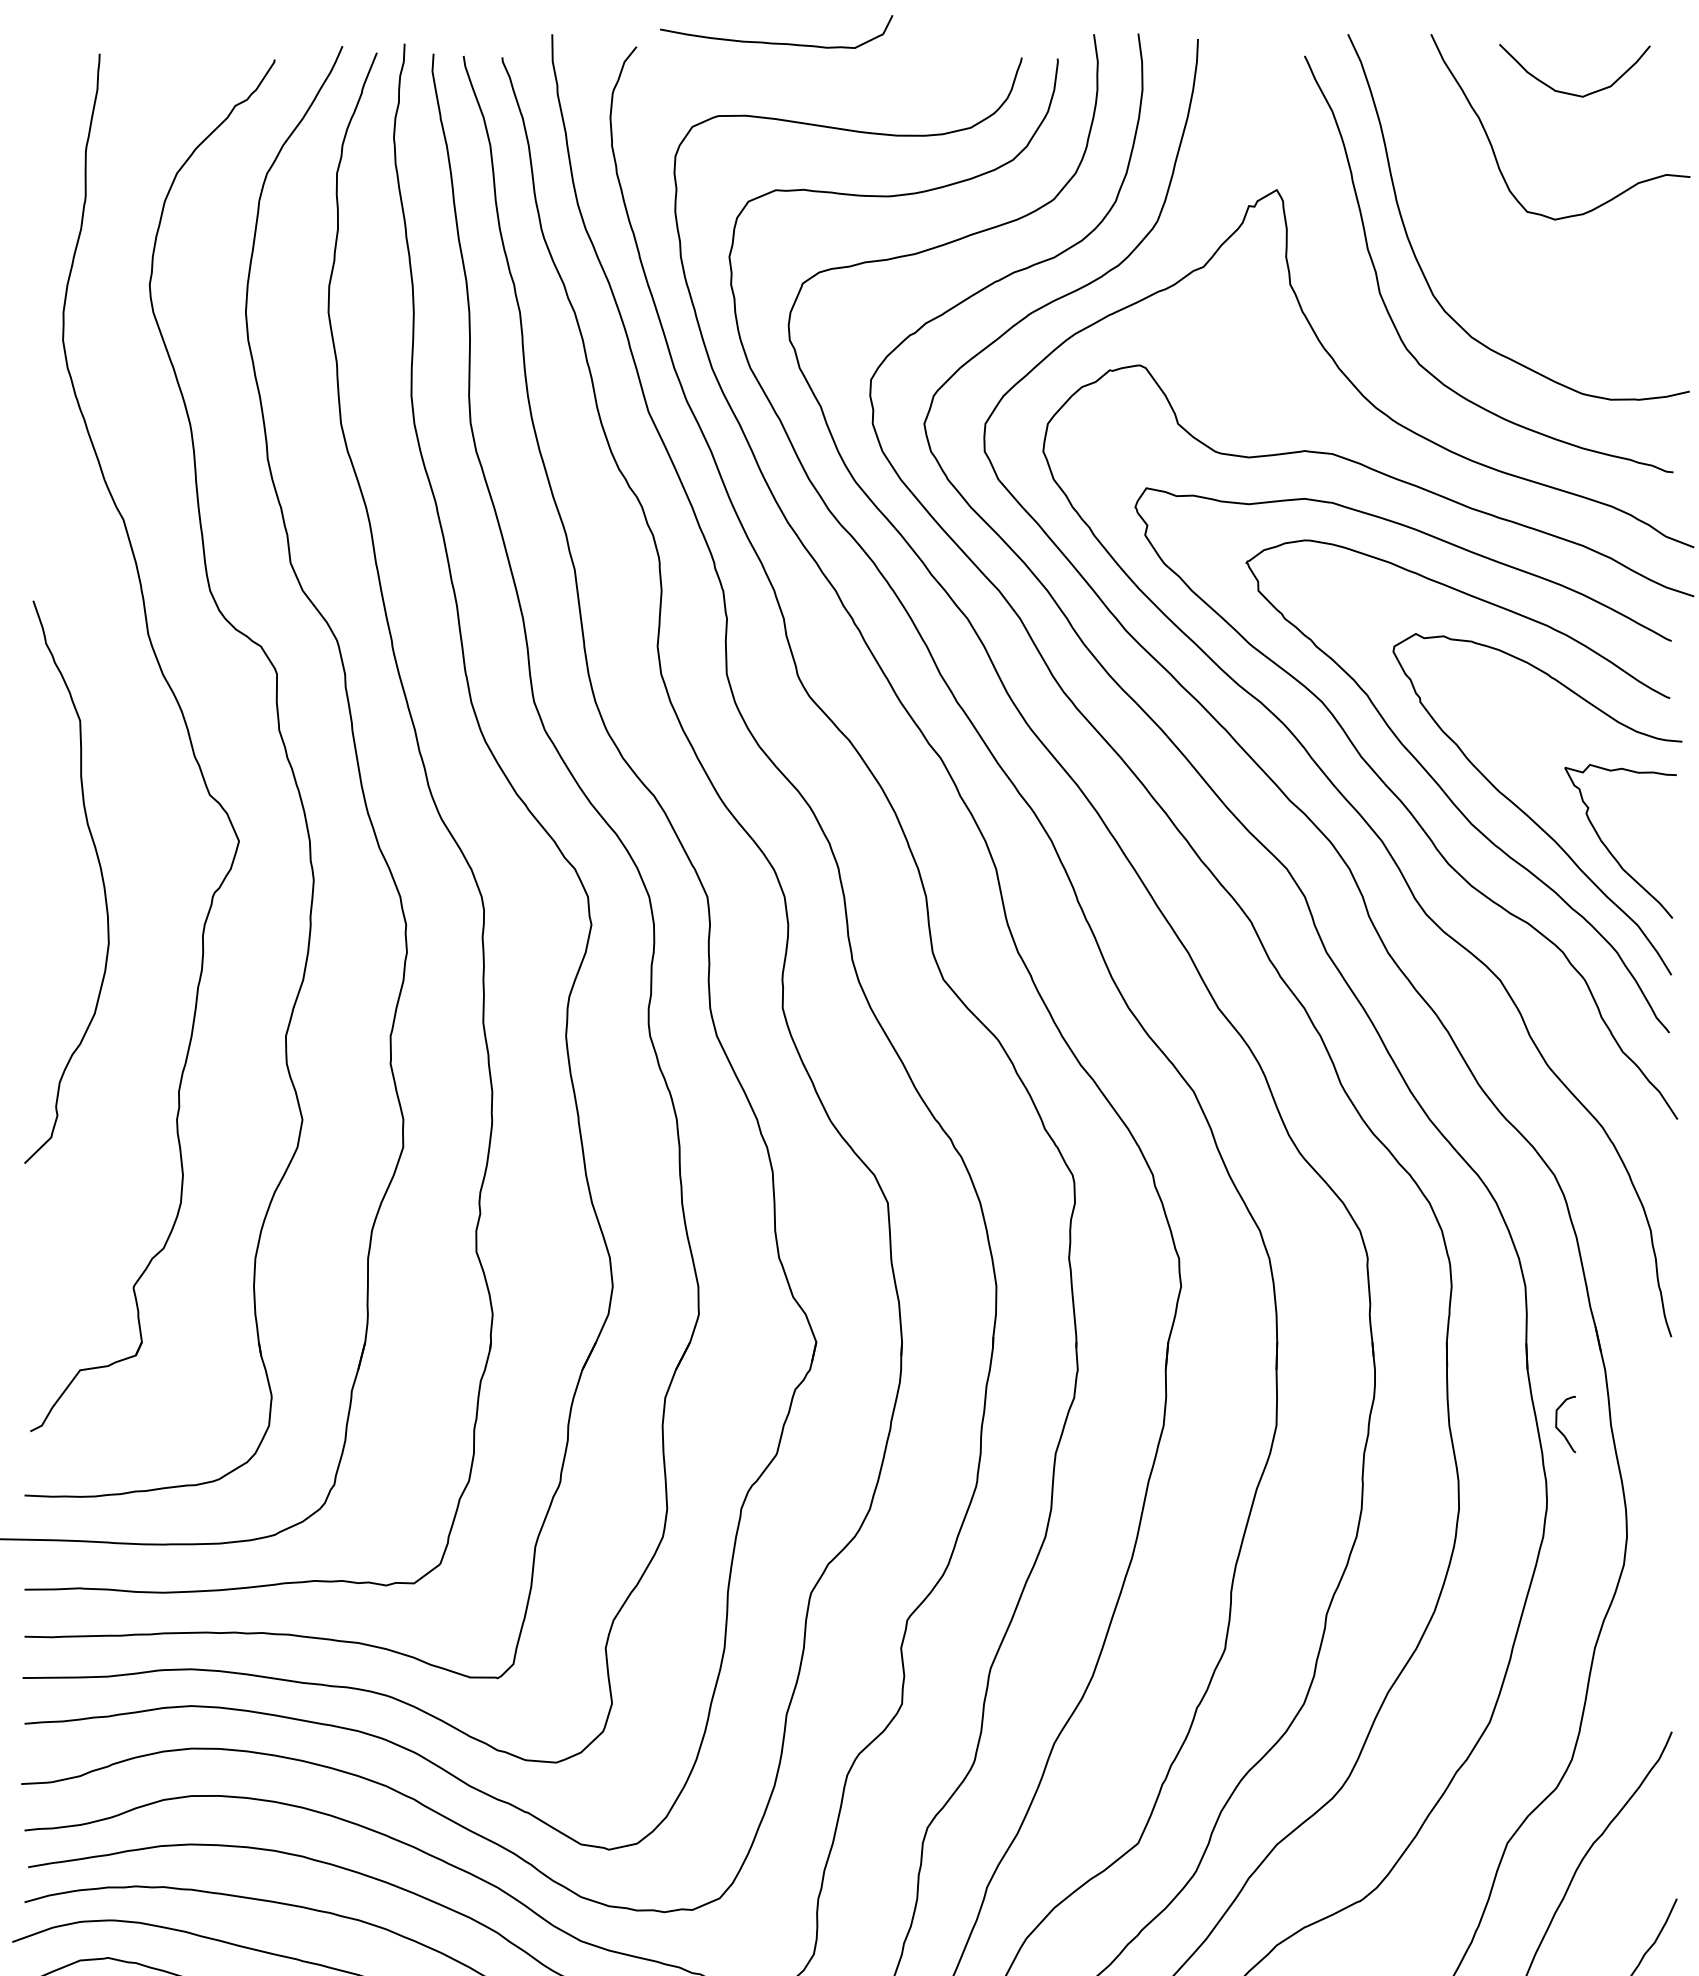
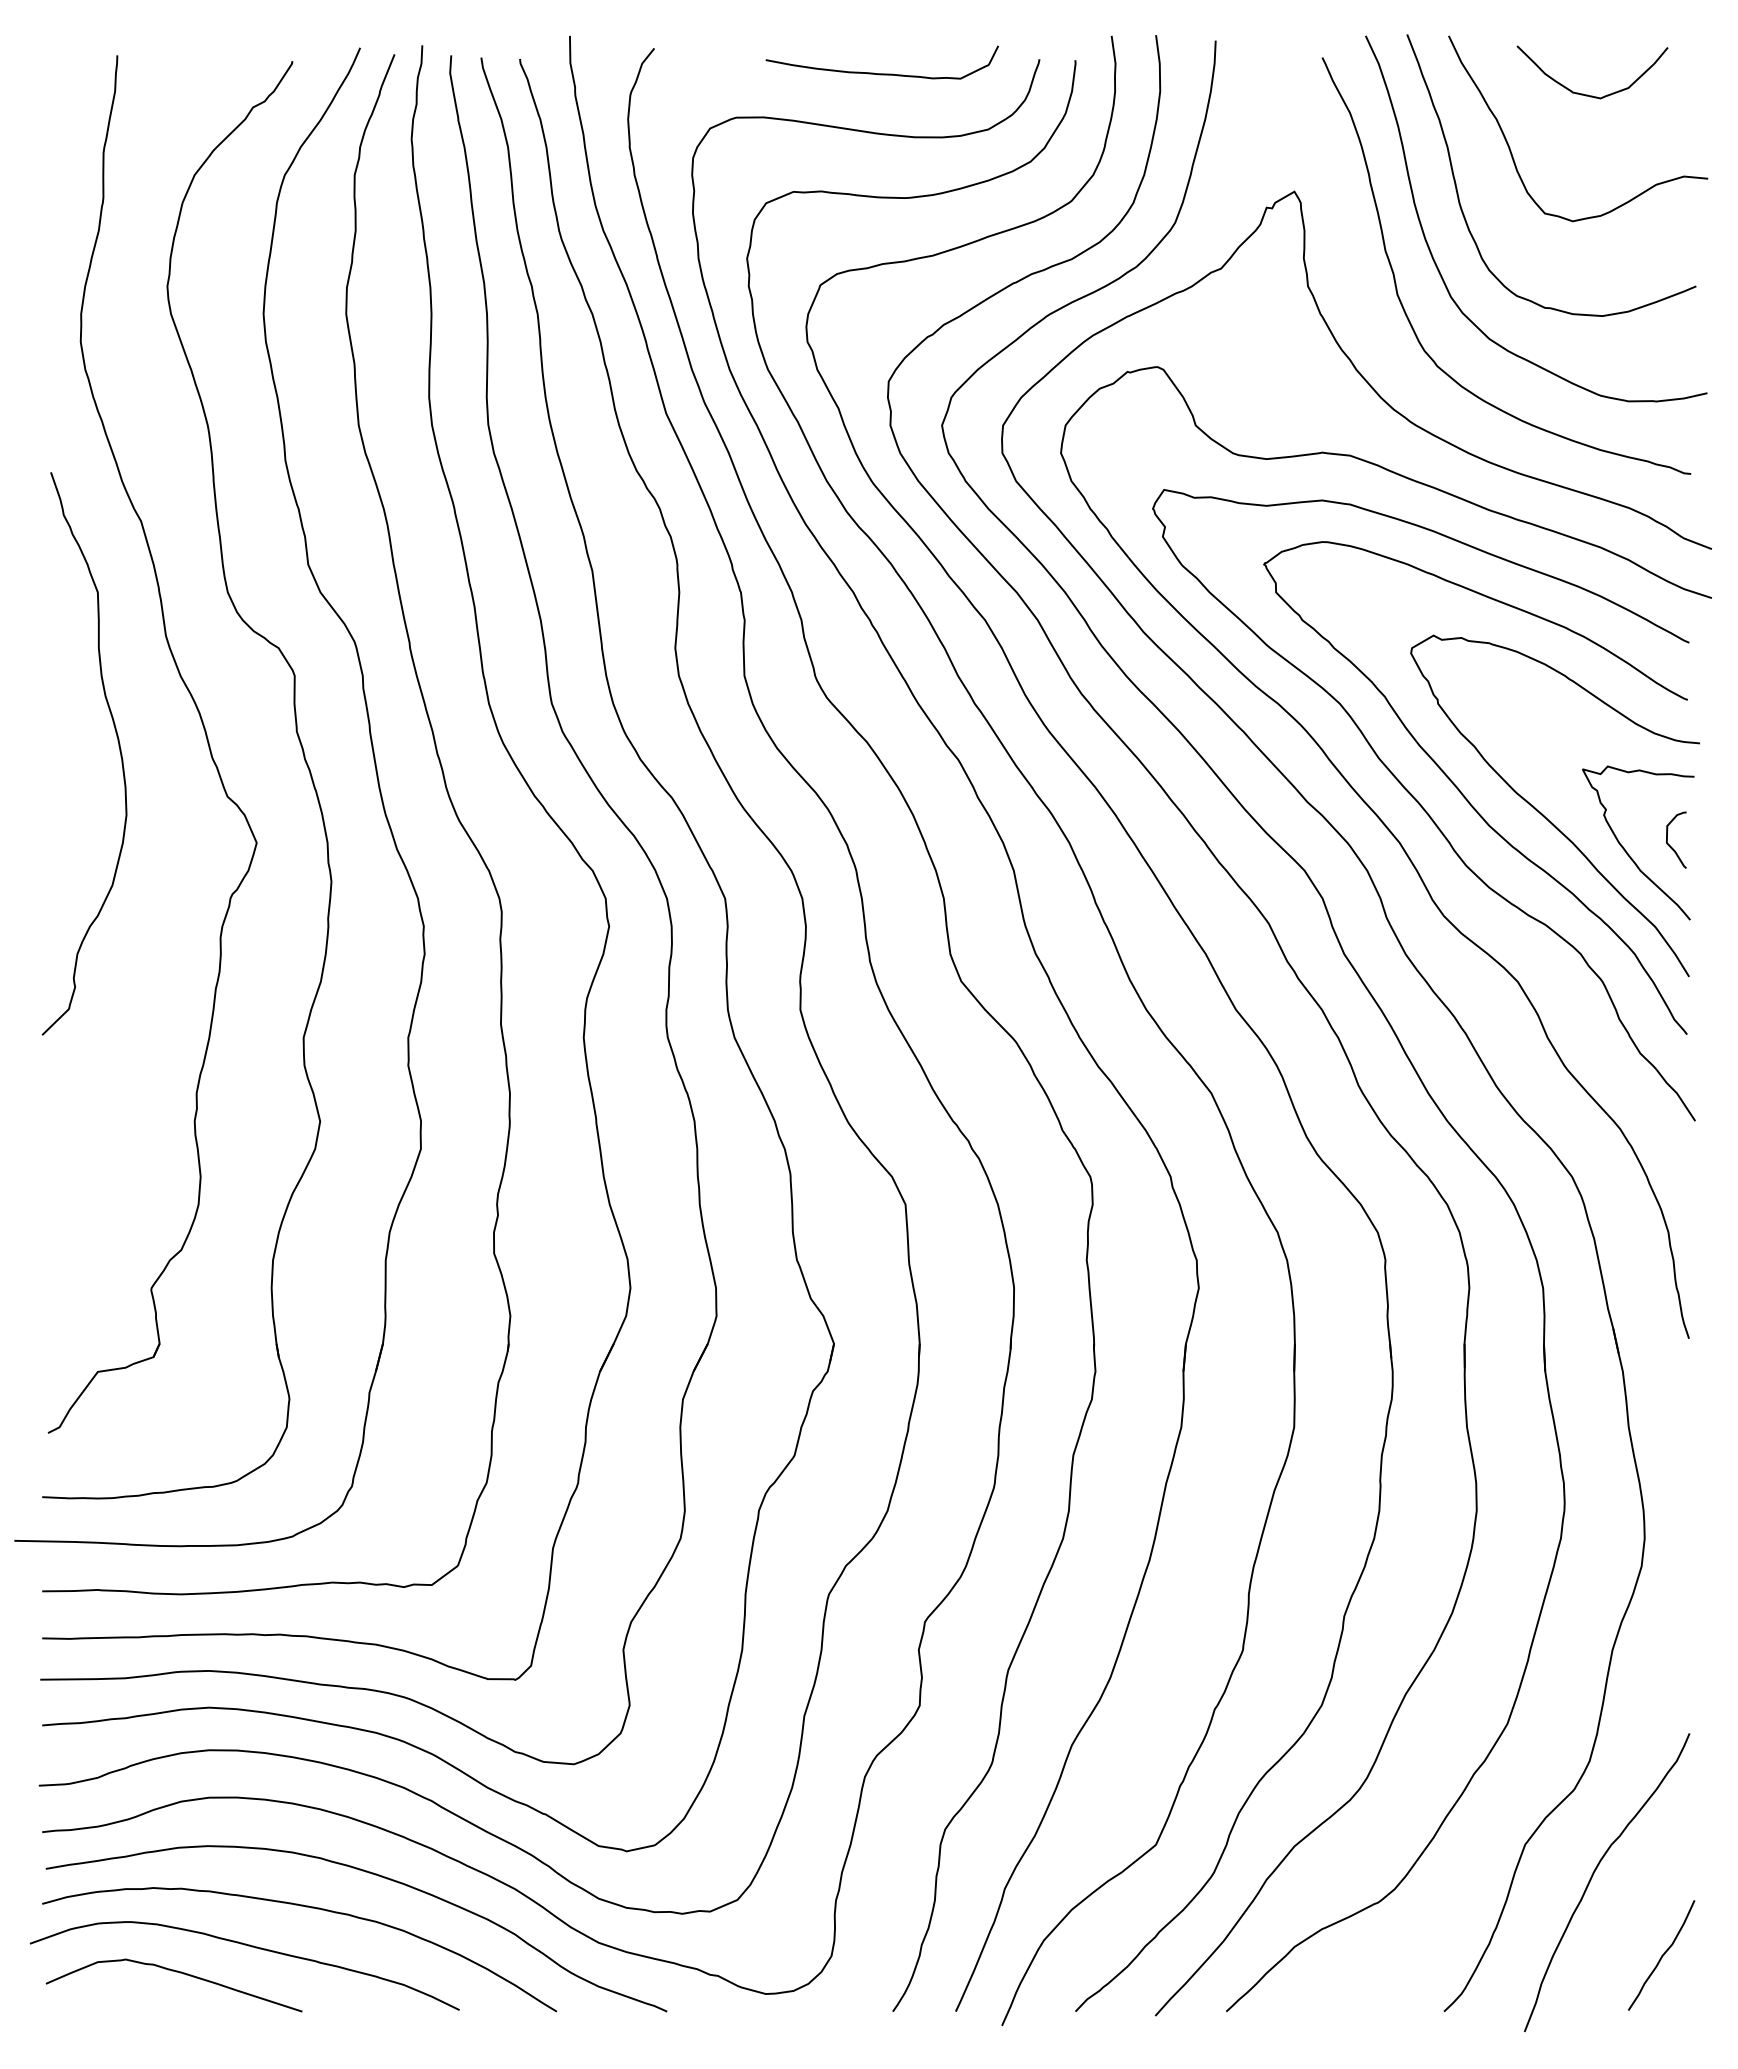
curve: (775, 42) -> (881, 73), moved
curve: (1440, 190) -> (1458, 192), added
curve: (100, 874) -> (118, 746), moved
curve: (1559, 1429) -> (1670, 845), moved

